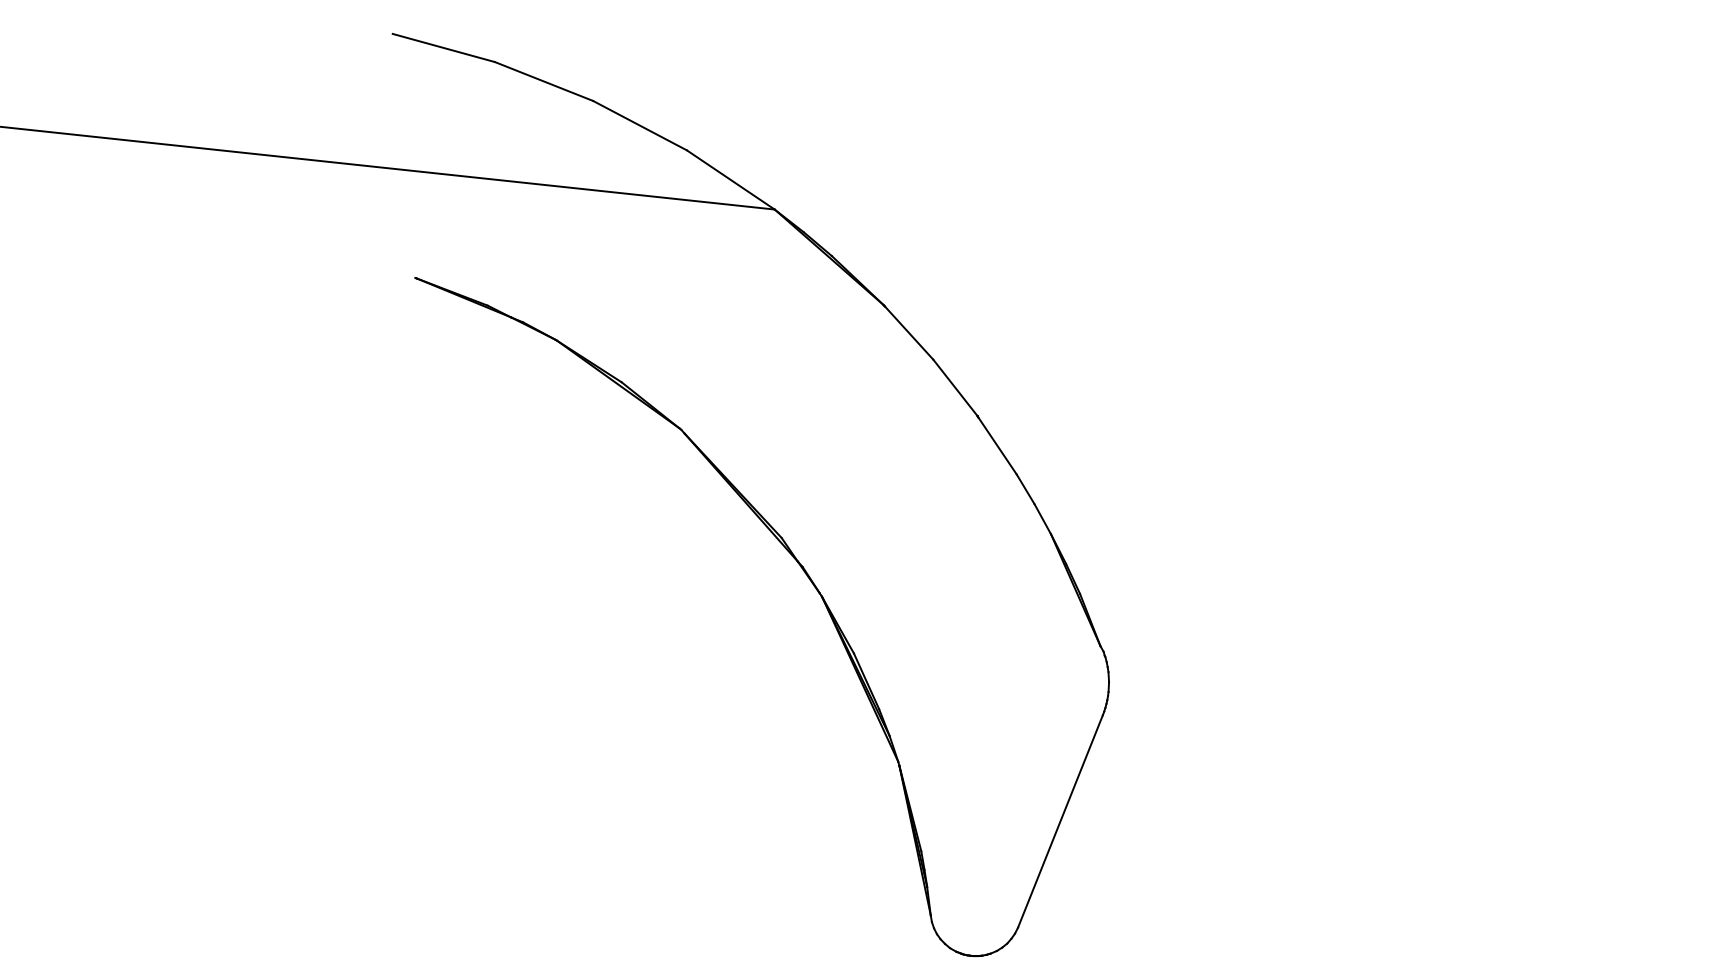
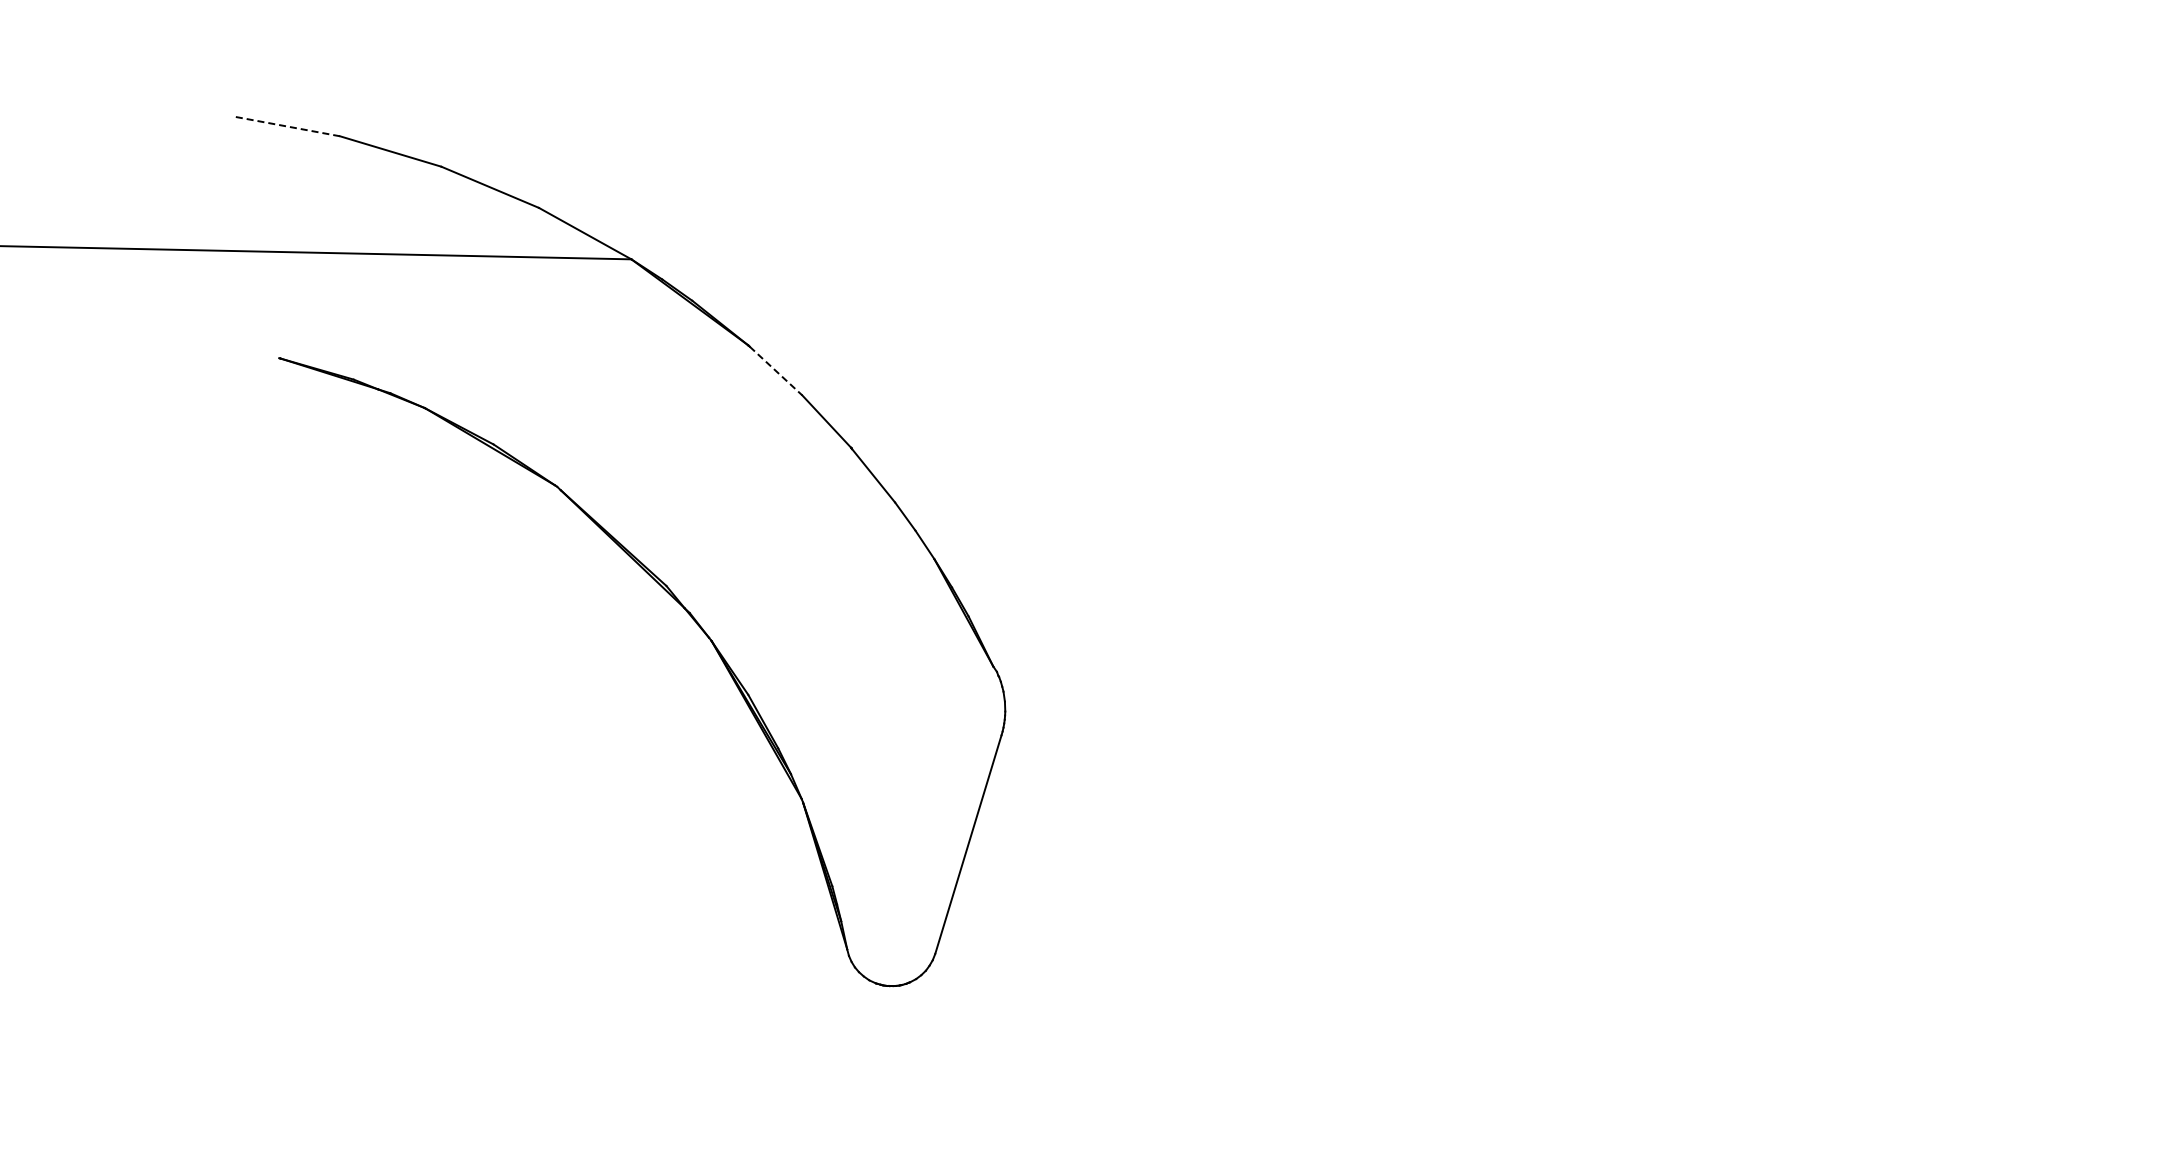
line: (443, 47) -> (287, 126), solid -> dashed
line: (909, 333) -> (776, 371), solid -> dashed

